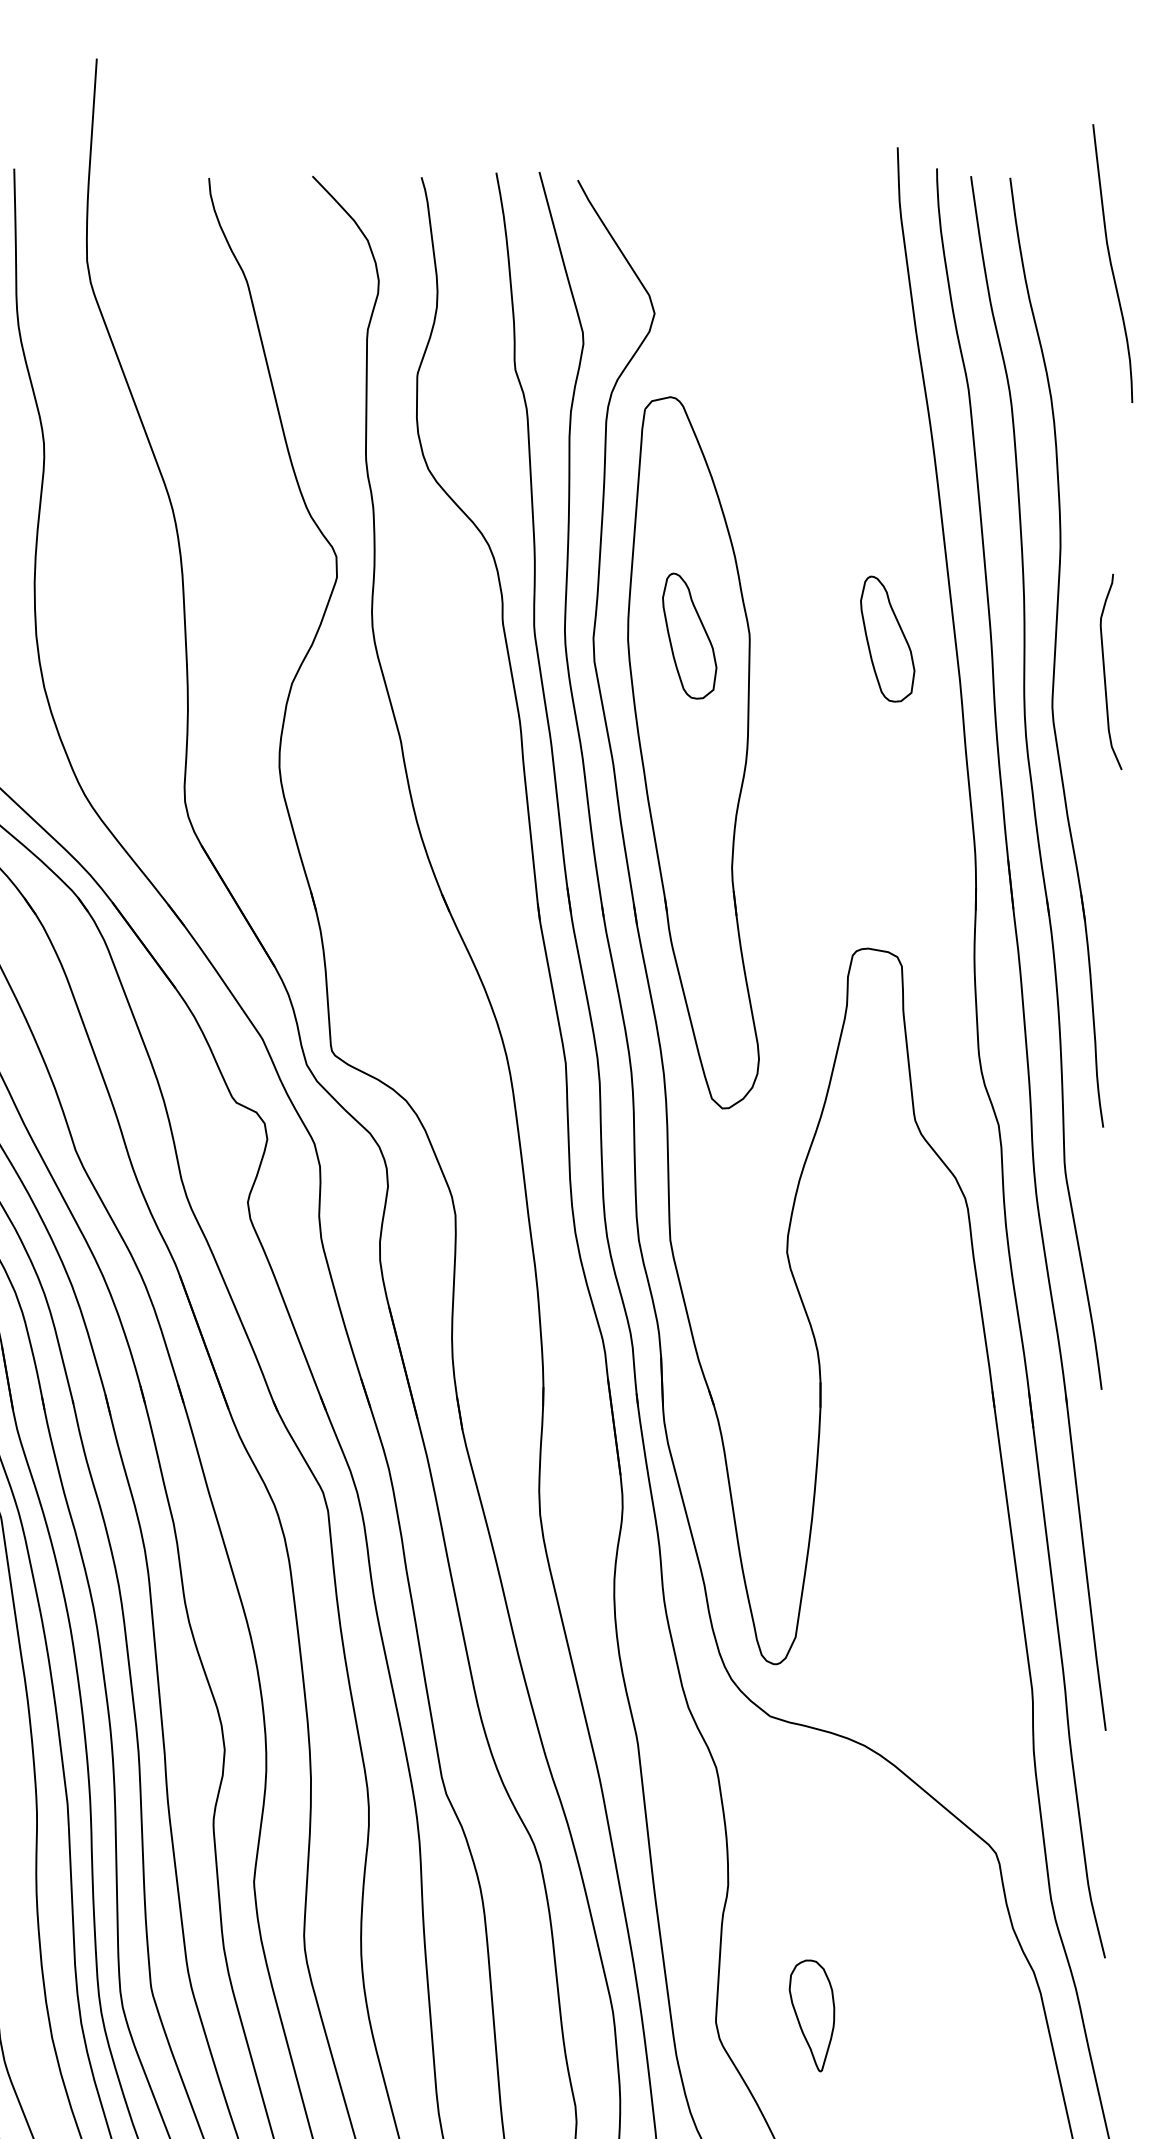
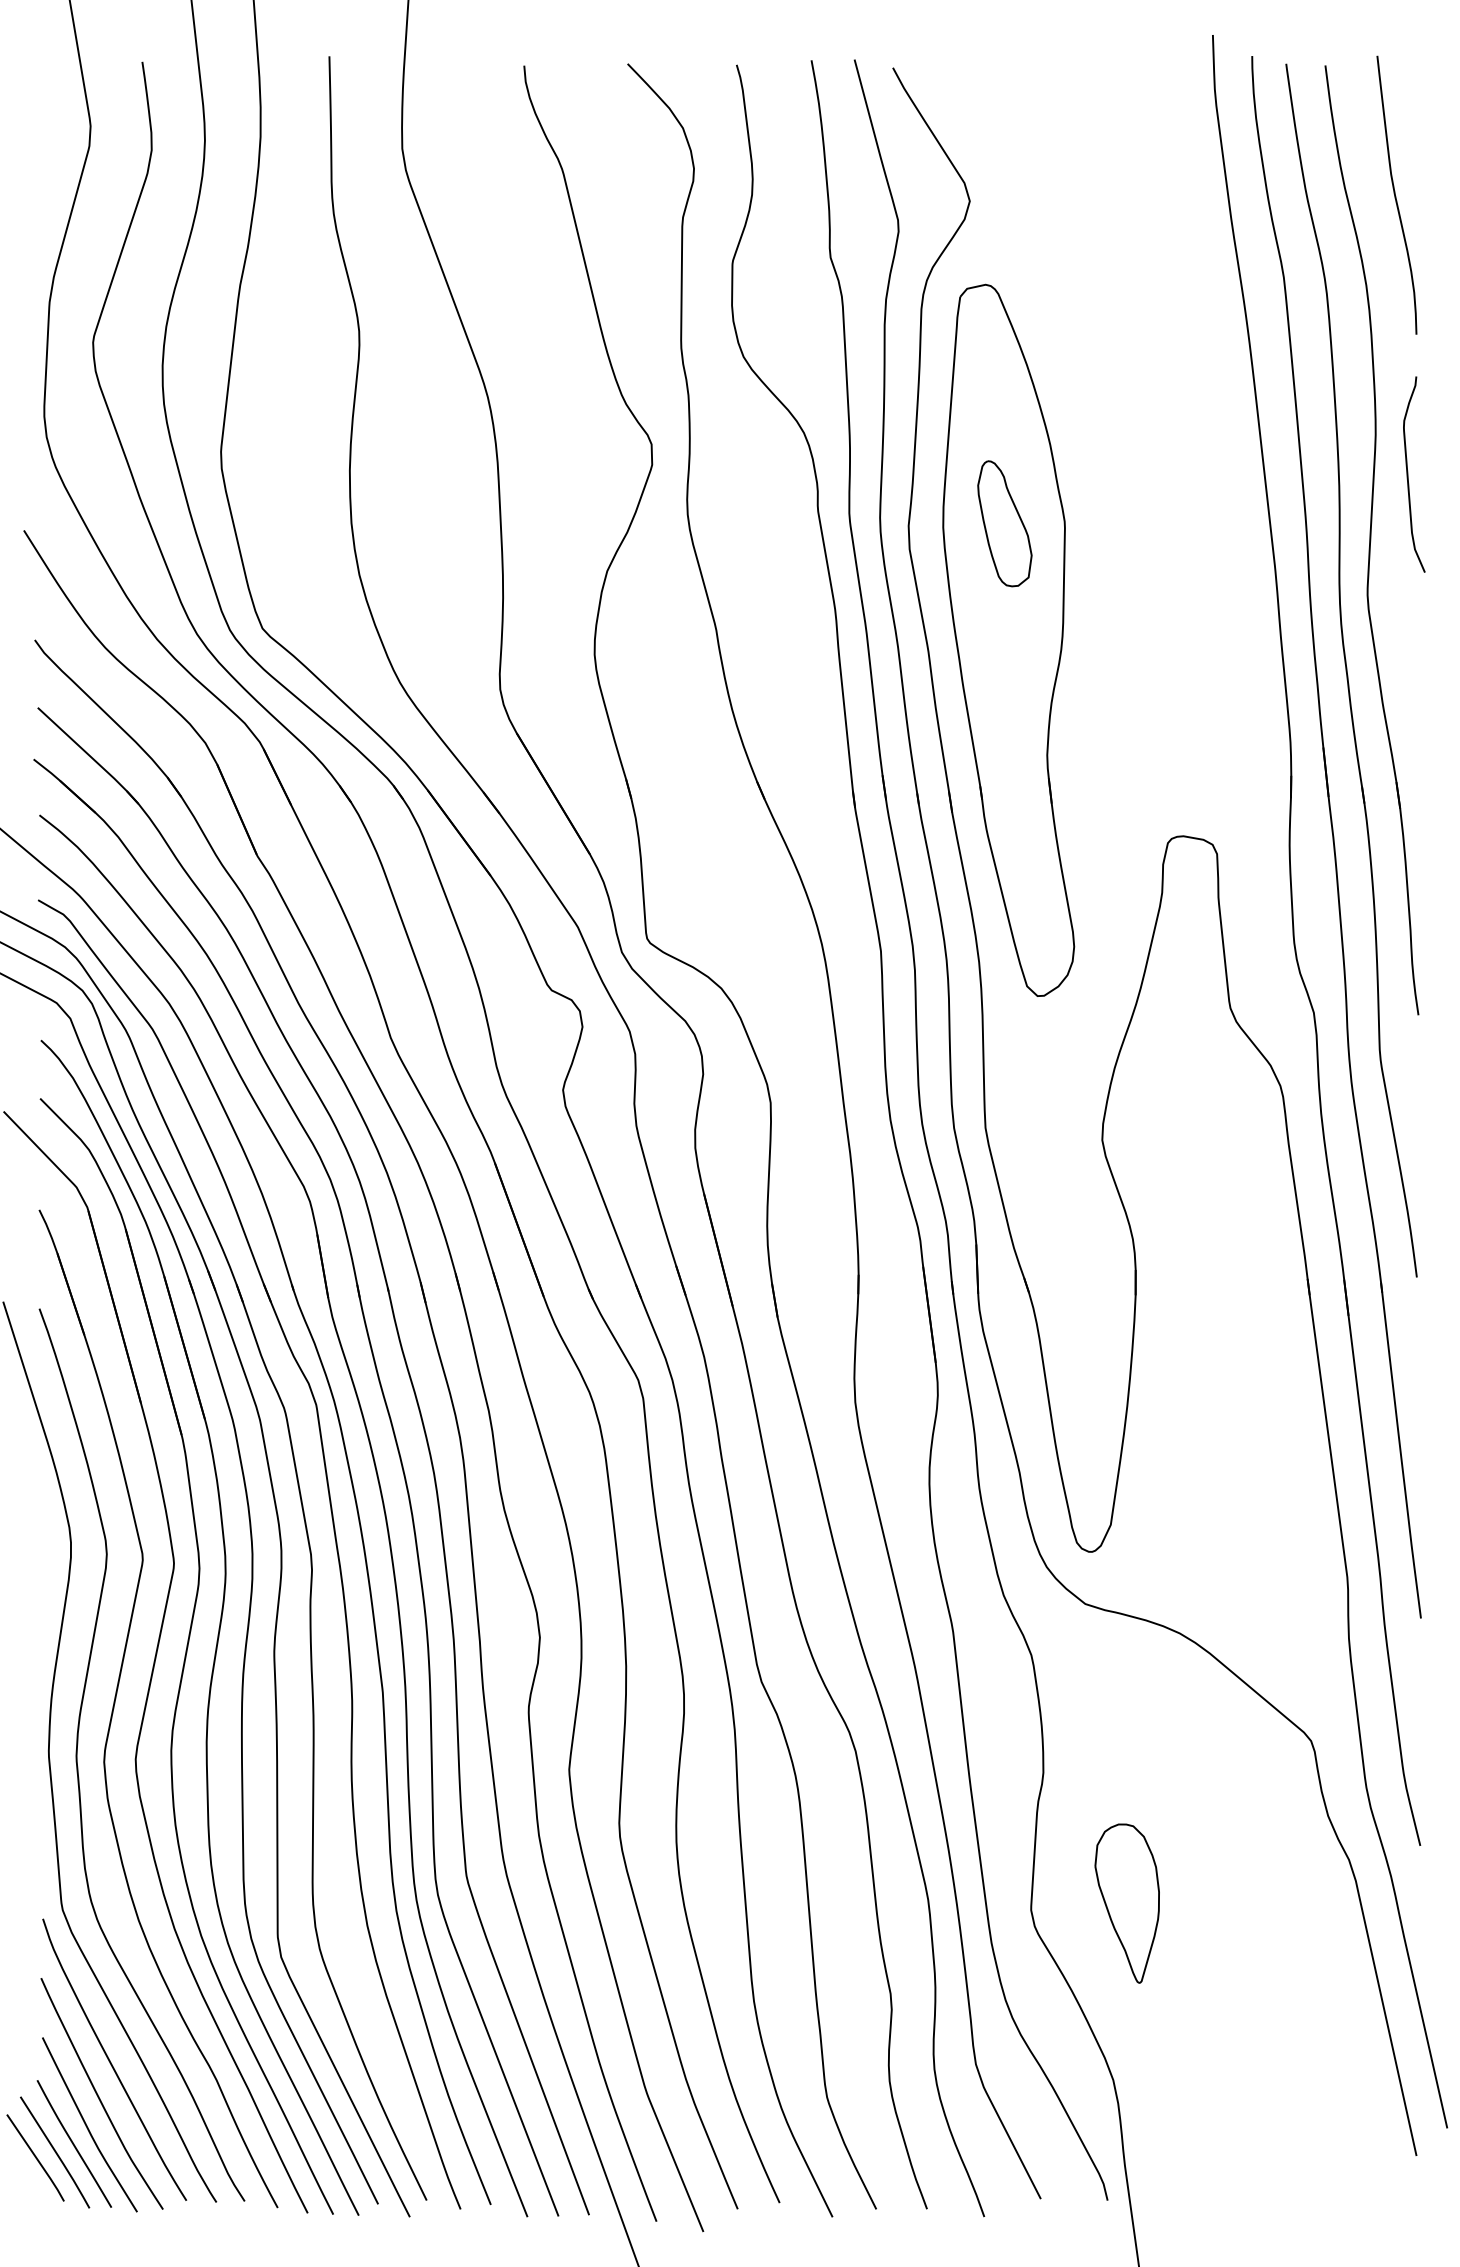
curve: (1111, 262) -> (1395, 194), moved
part: (887, 638) -> (1202, 526), removed
curve: (1105, 671) -> (1408, 474), moved
part: (811, 2015) -> (1126, 1903), size x1.43

